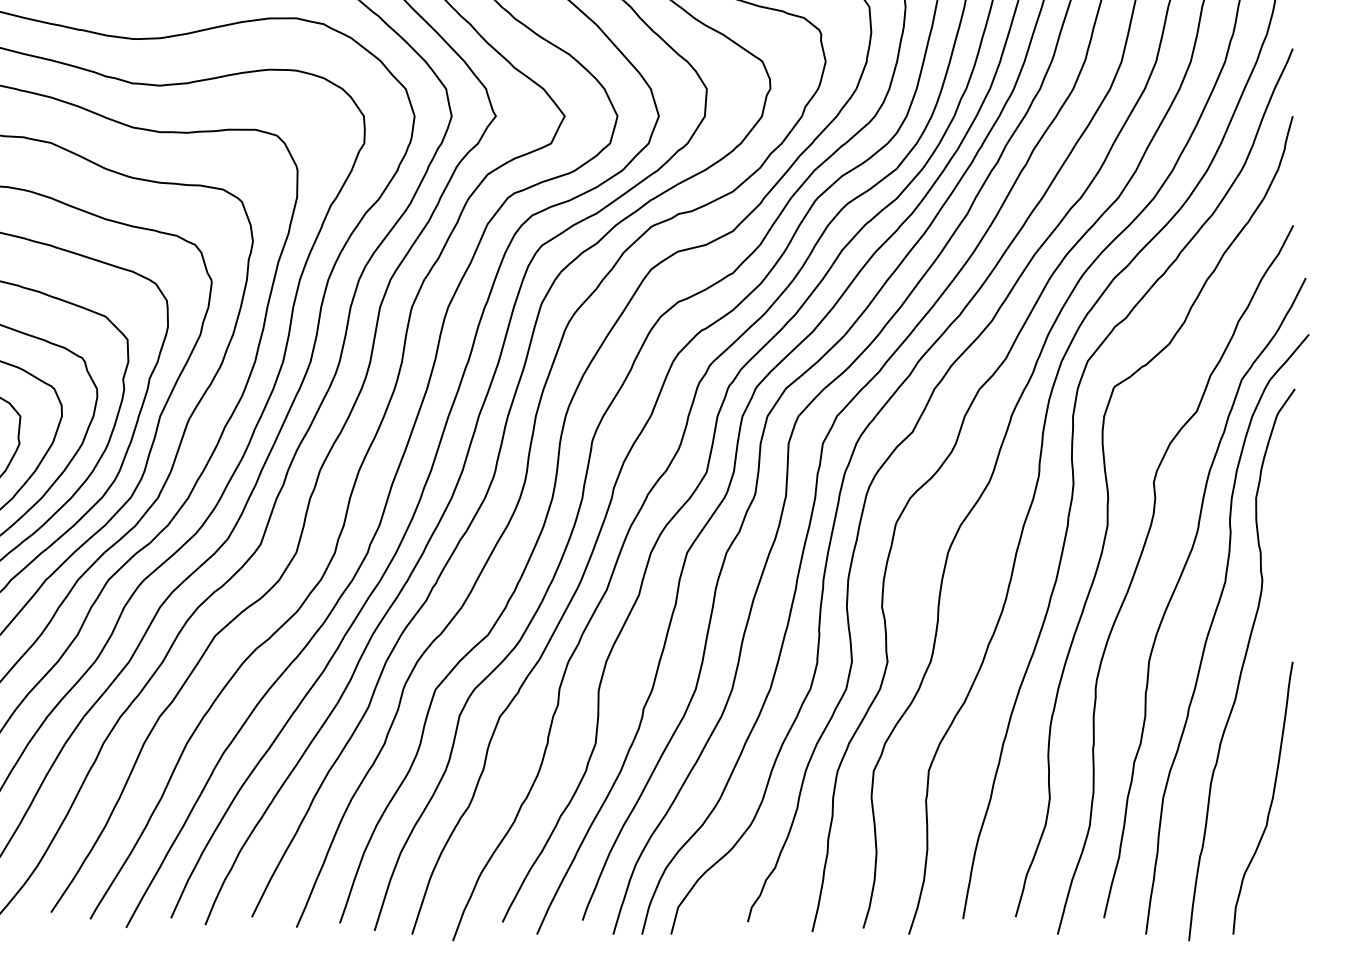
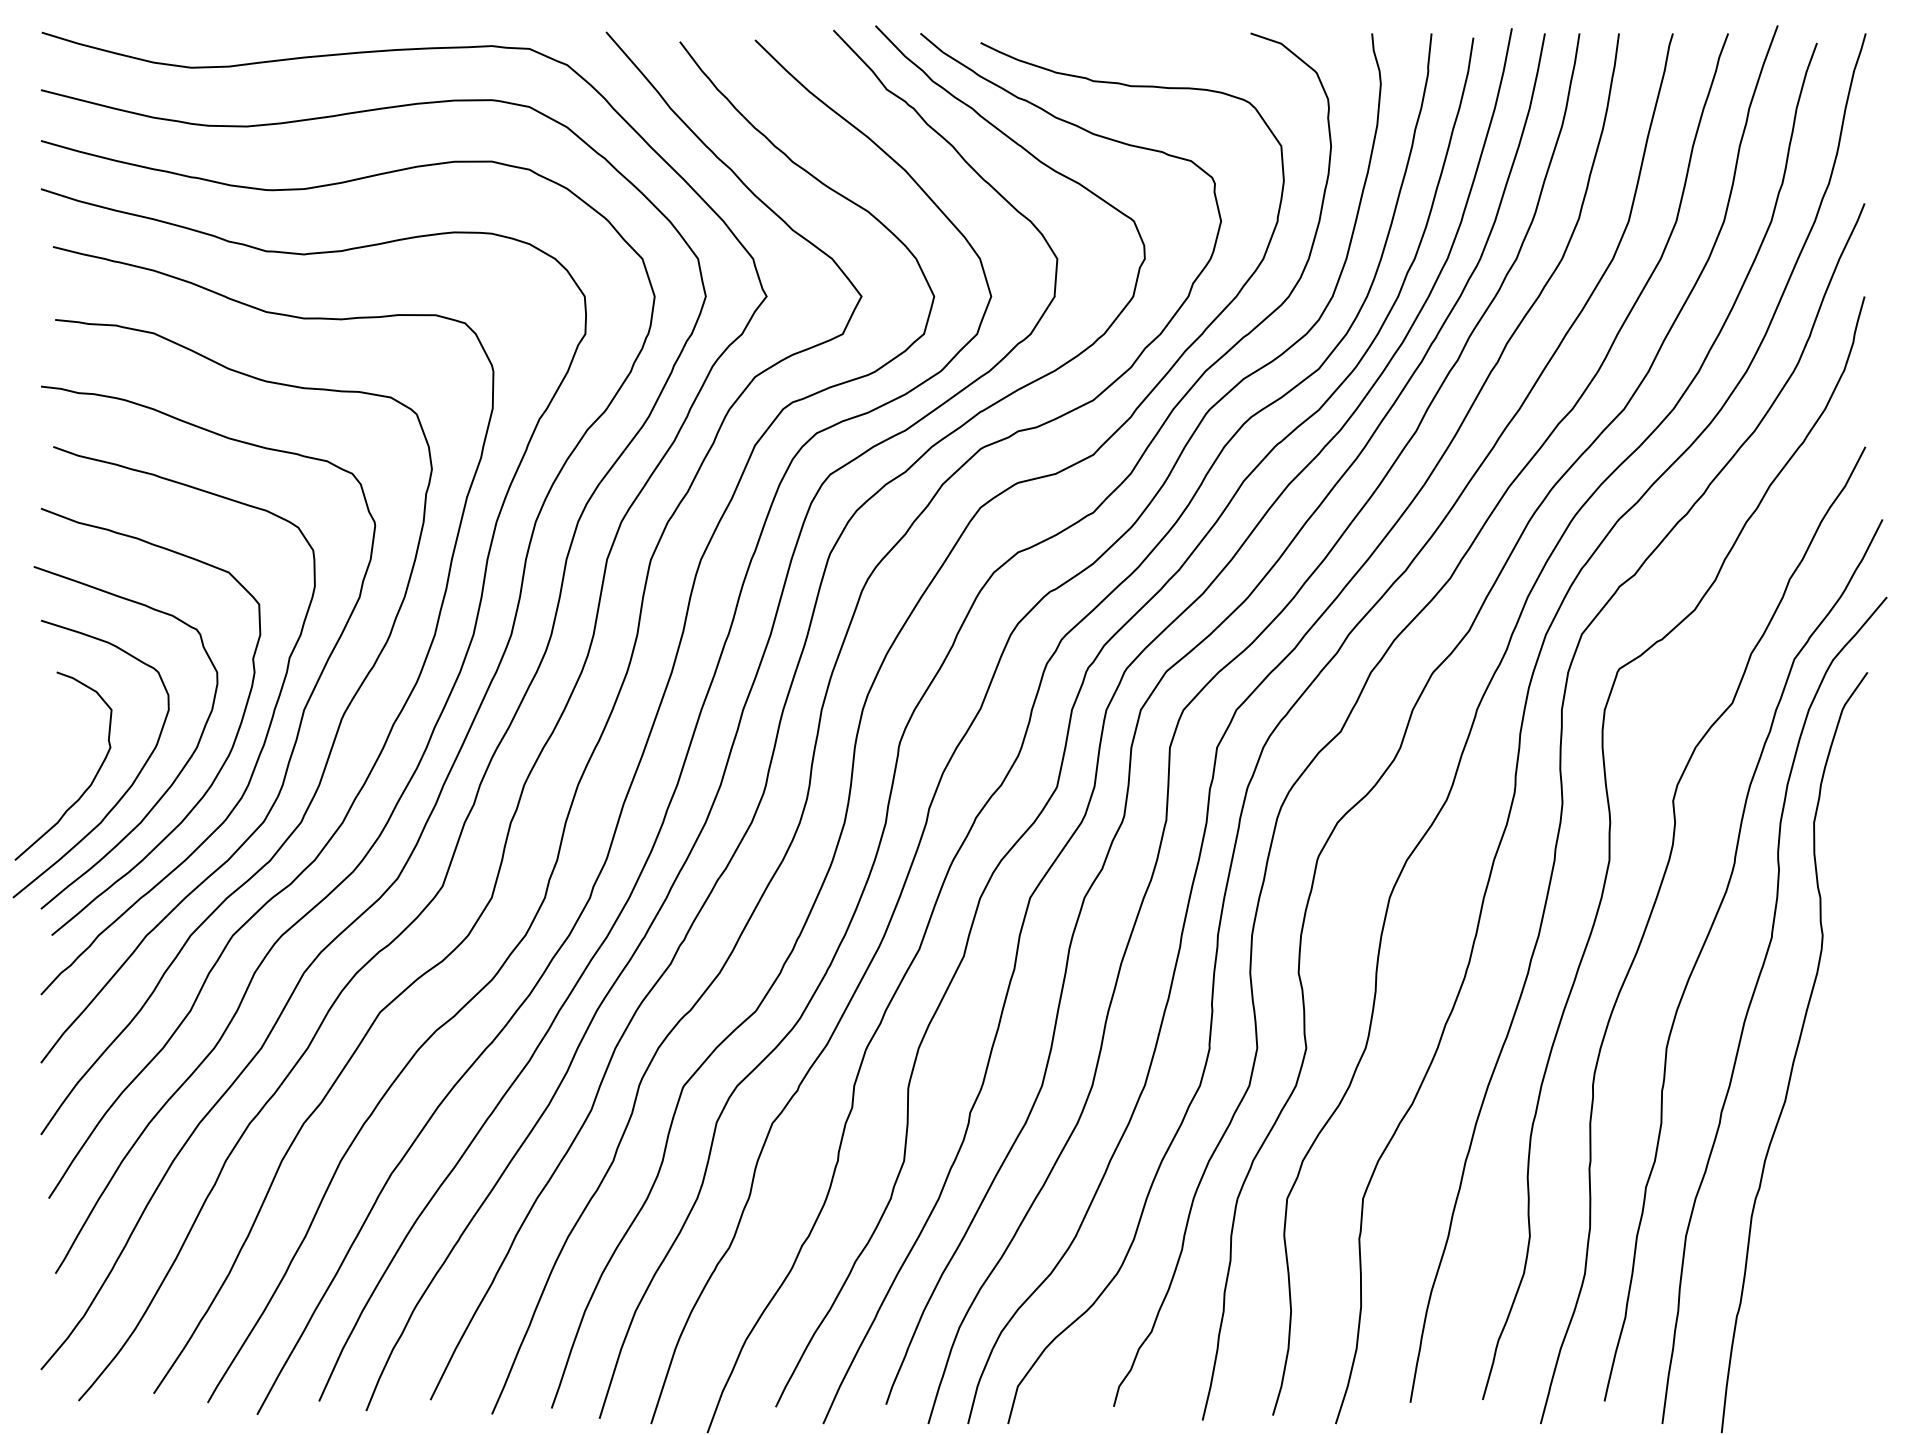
curve: (1271, 799) -> (1835, 1237), removed

